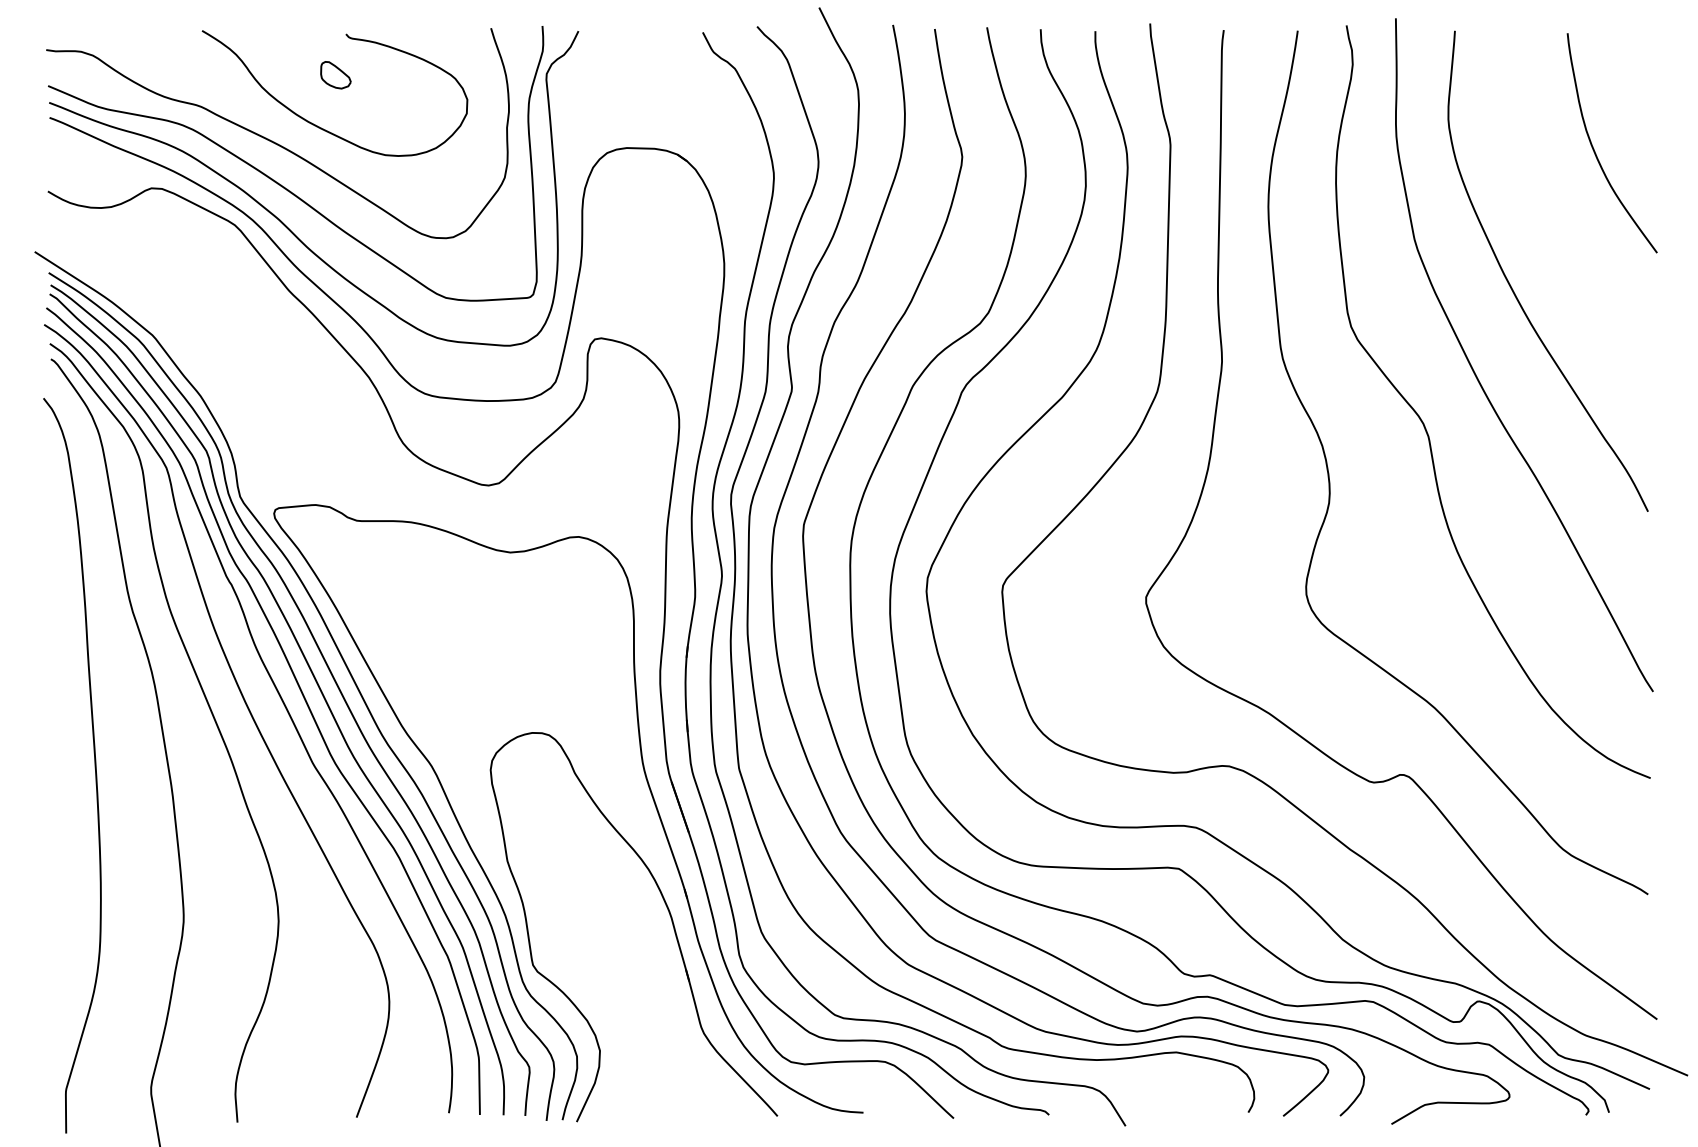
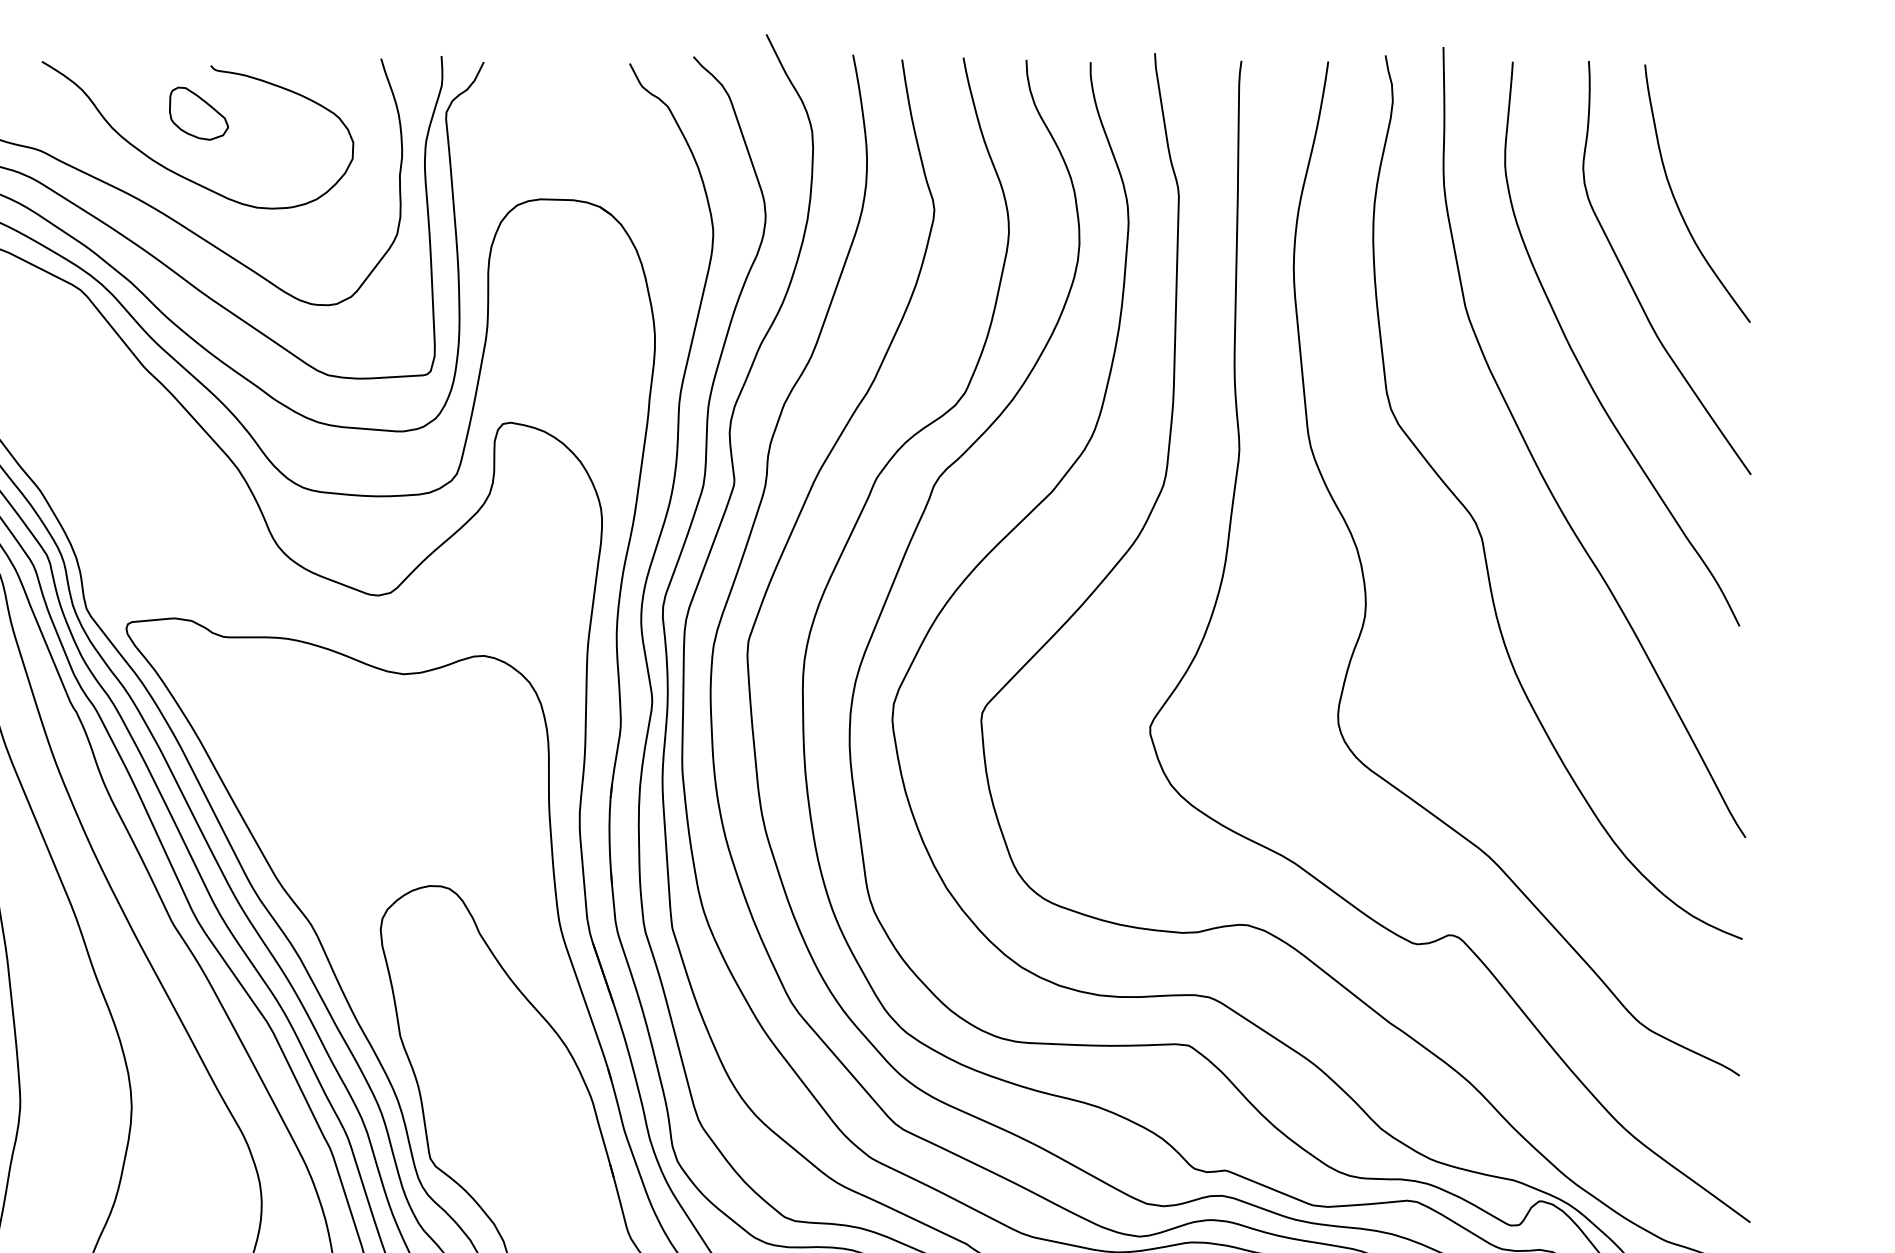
part: (335, 75) -> (198, 114), size x1.67
curve: (1556, 220) -> (1632, 284), added

